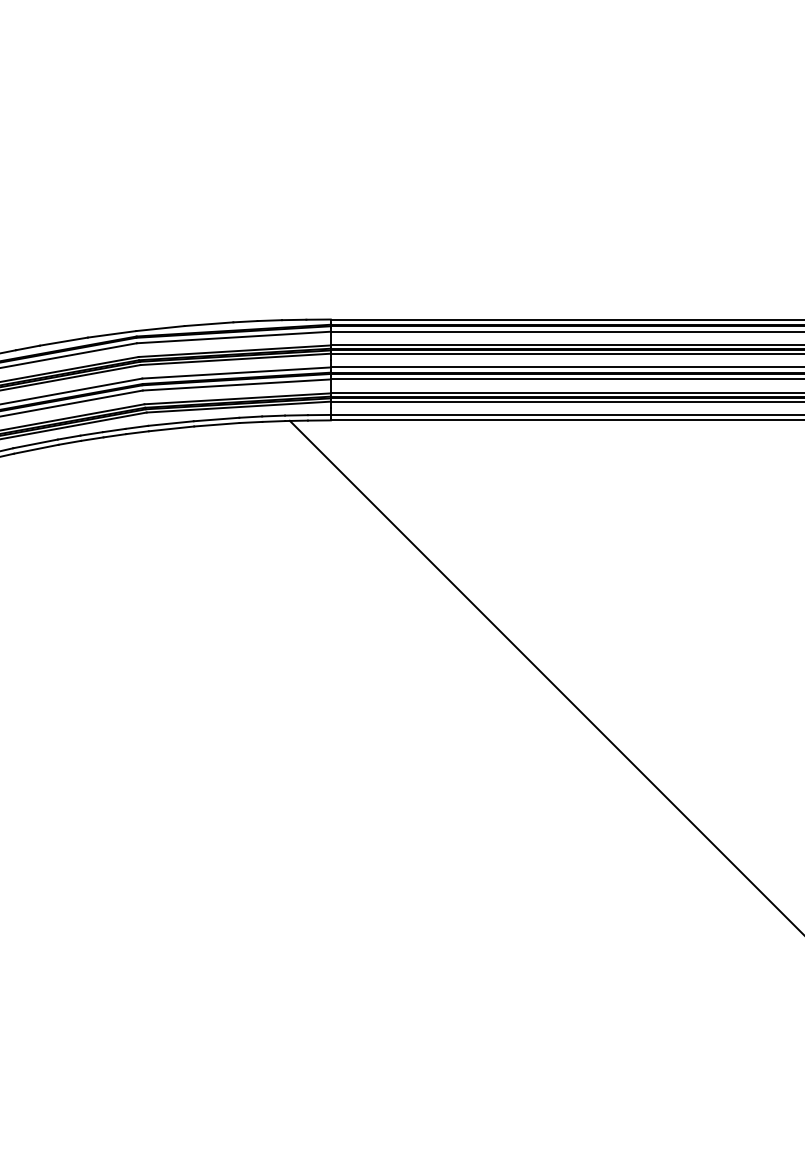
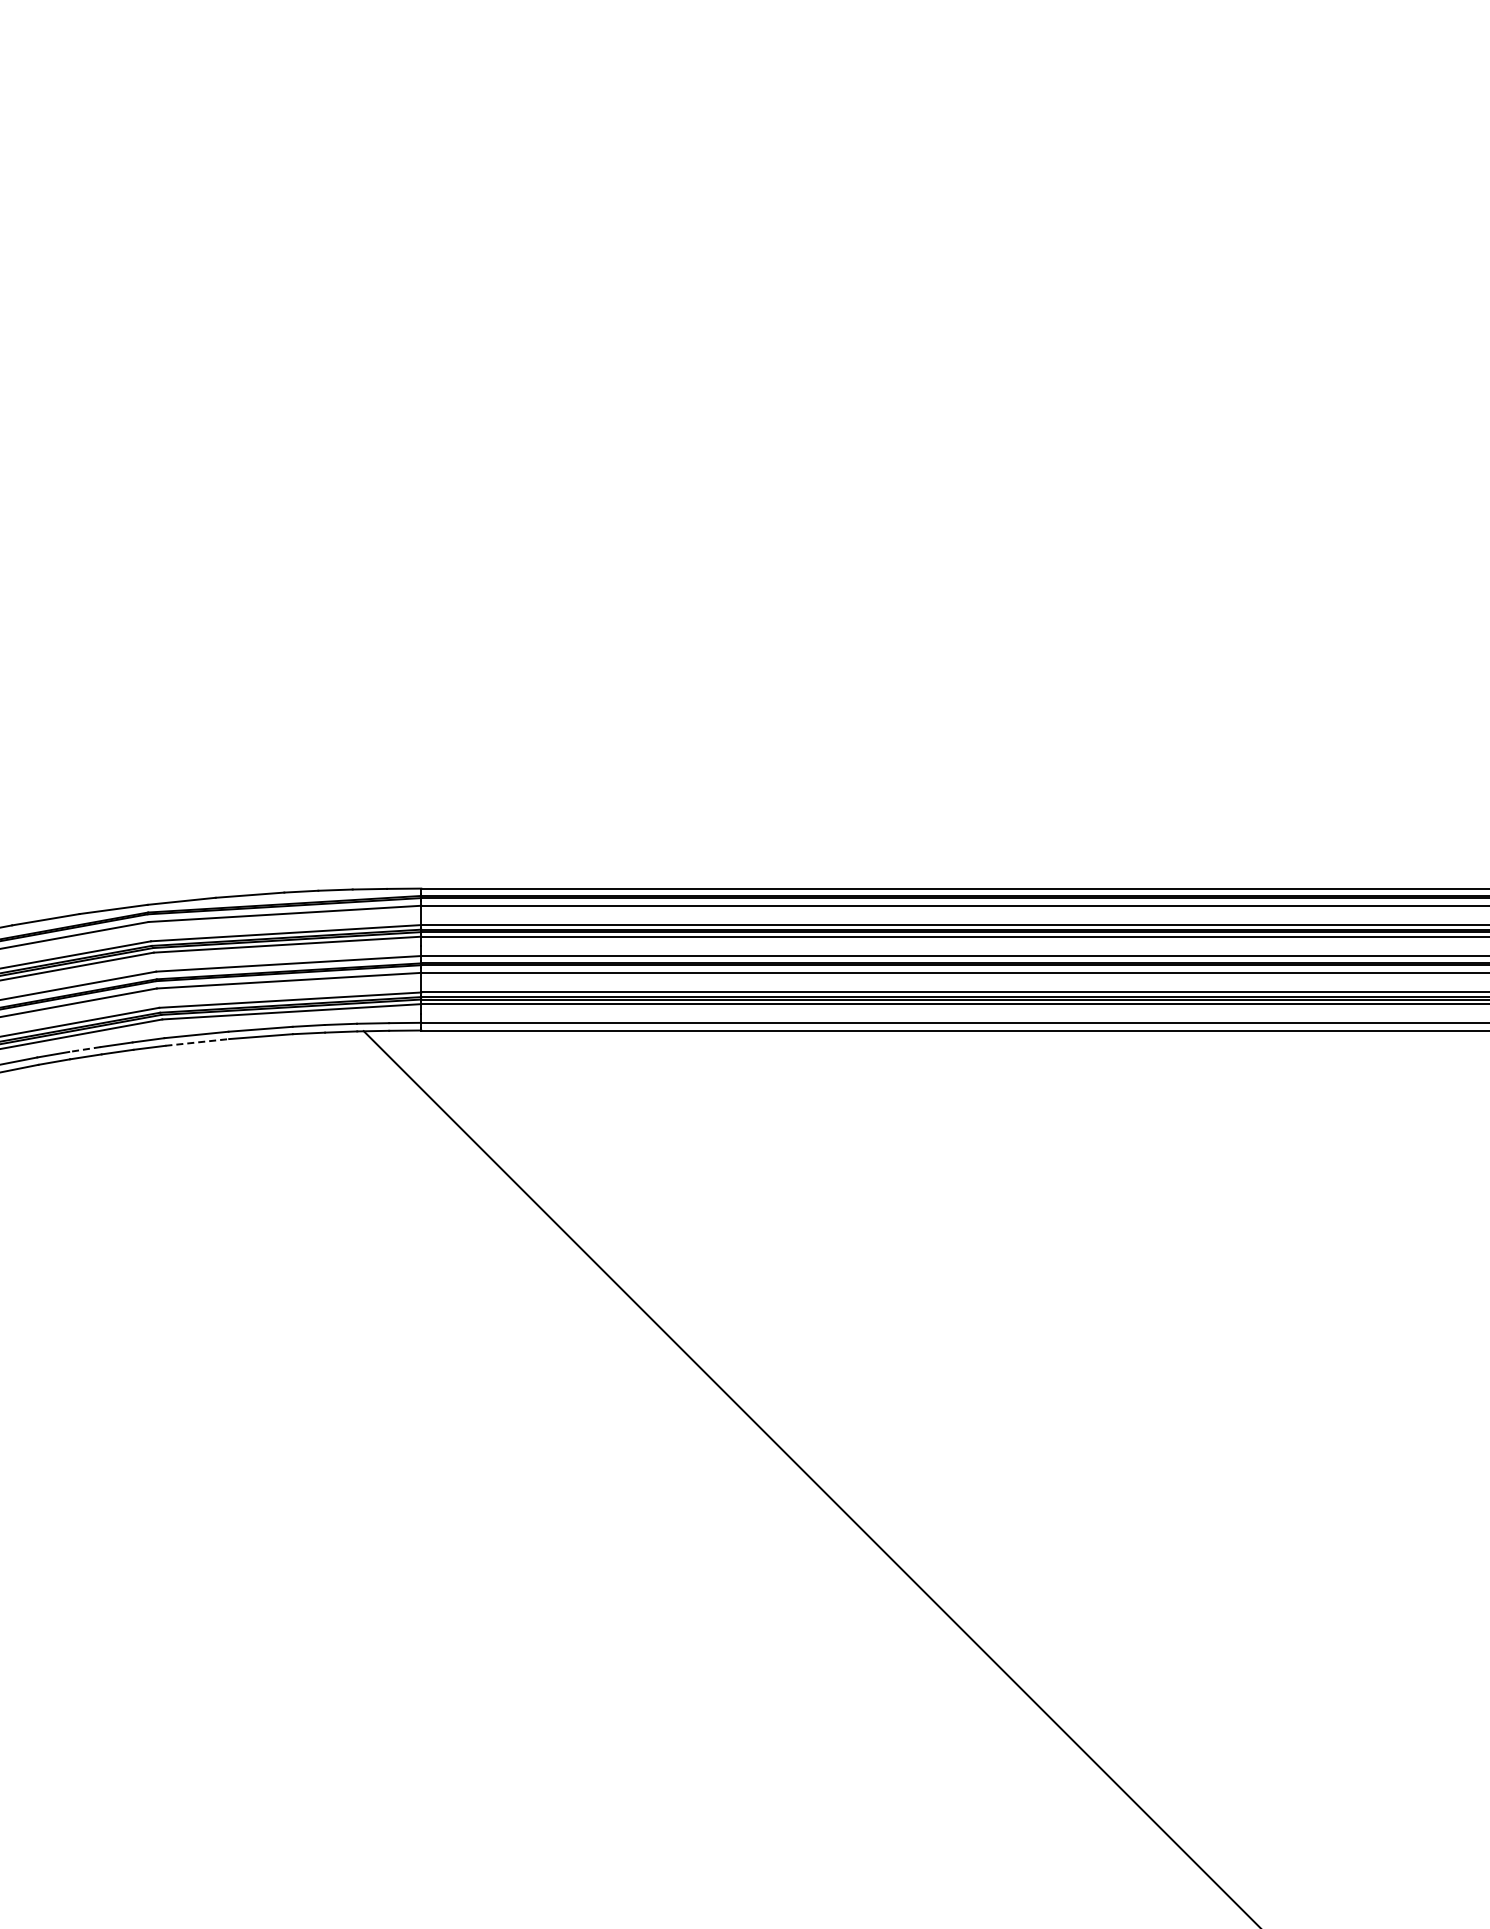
line: (171, 428) -> (197, 1042), solid -> dashed
line: (91, 433) -> (84, 1049), solid -> dashed

